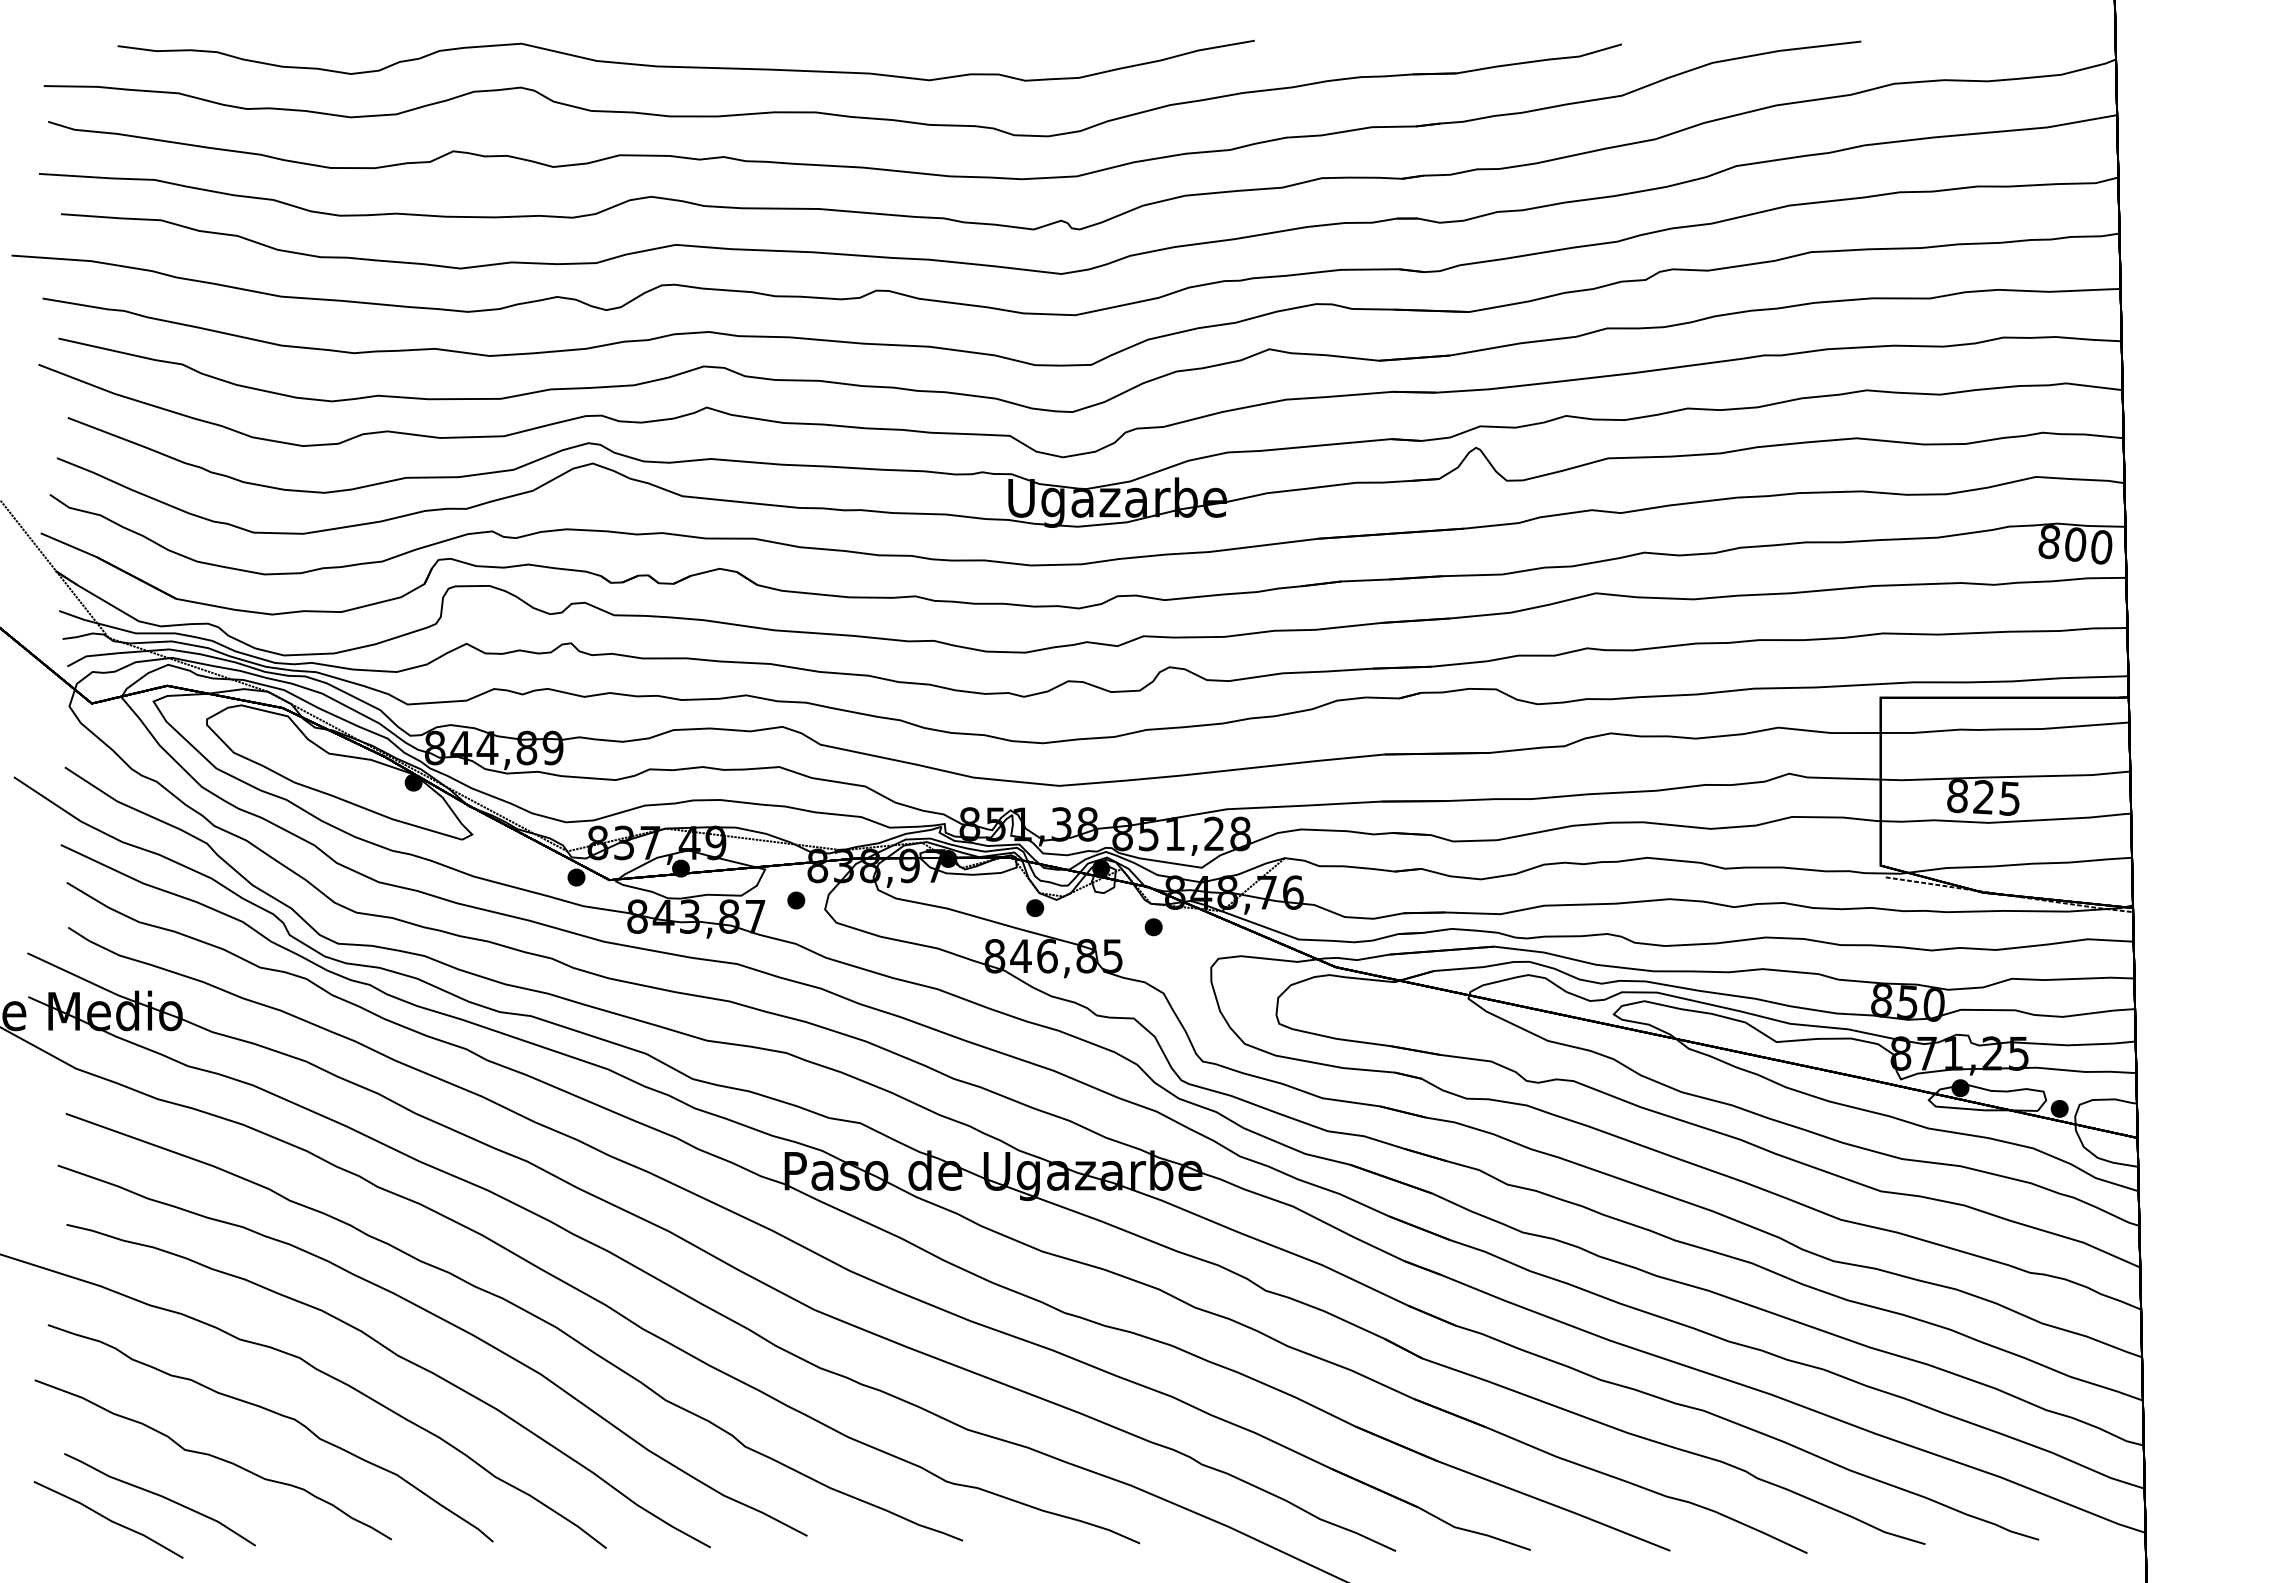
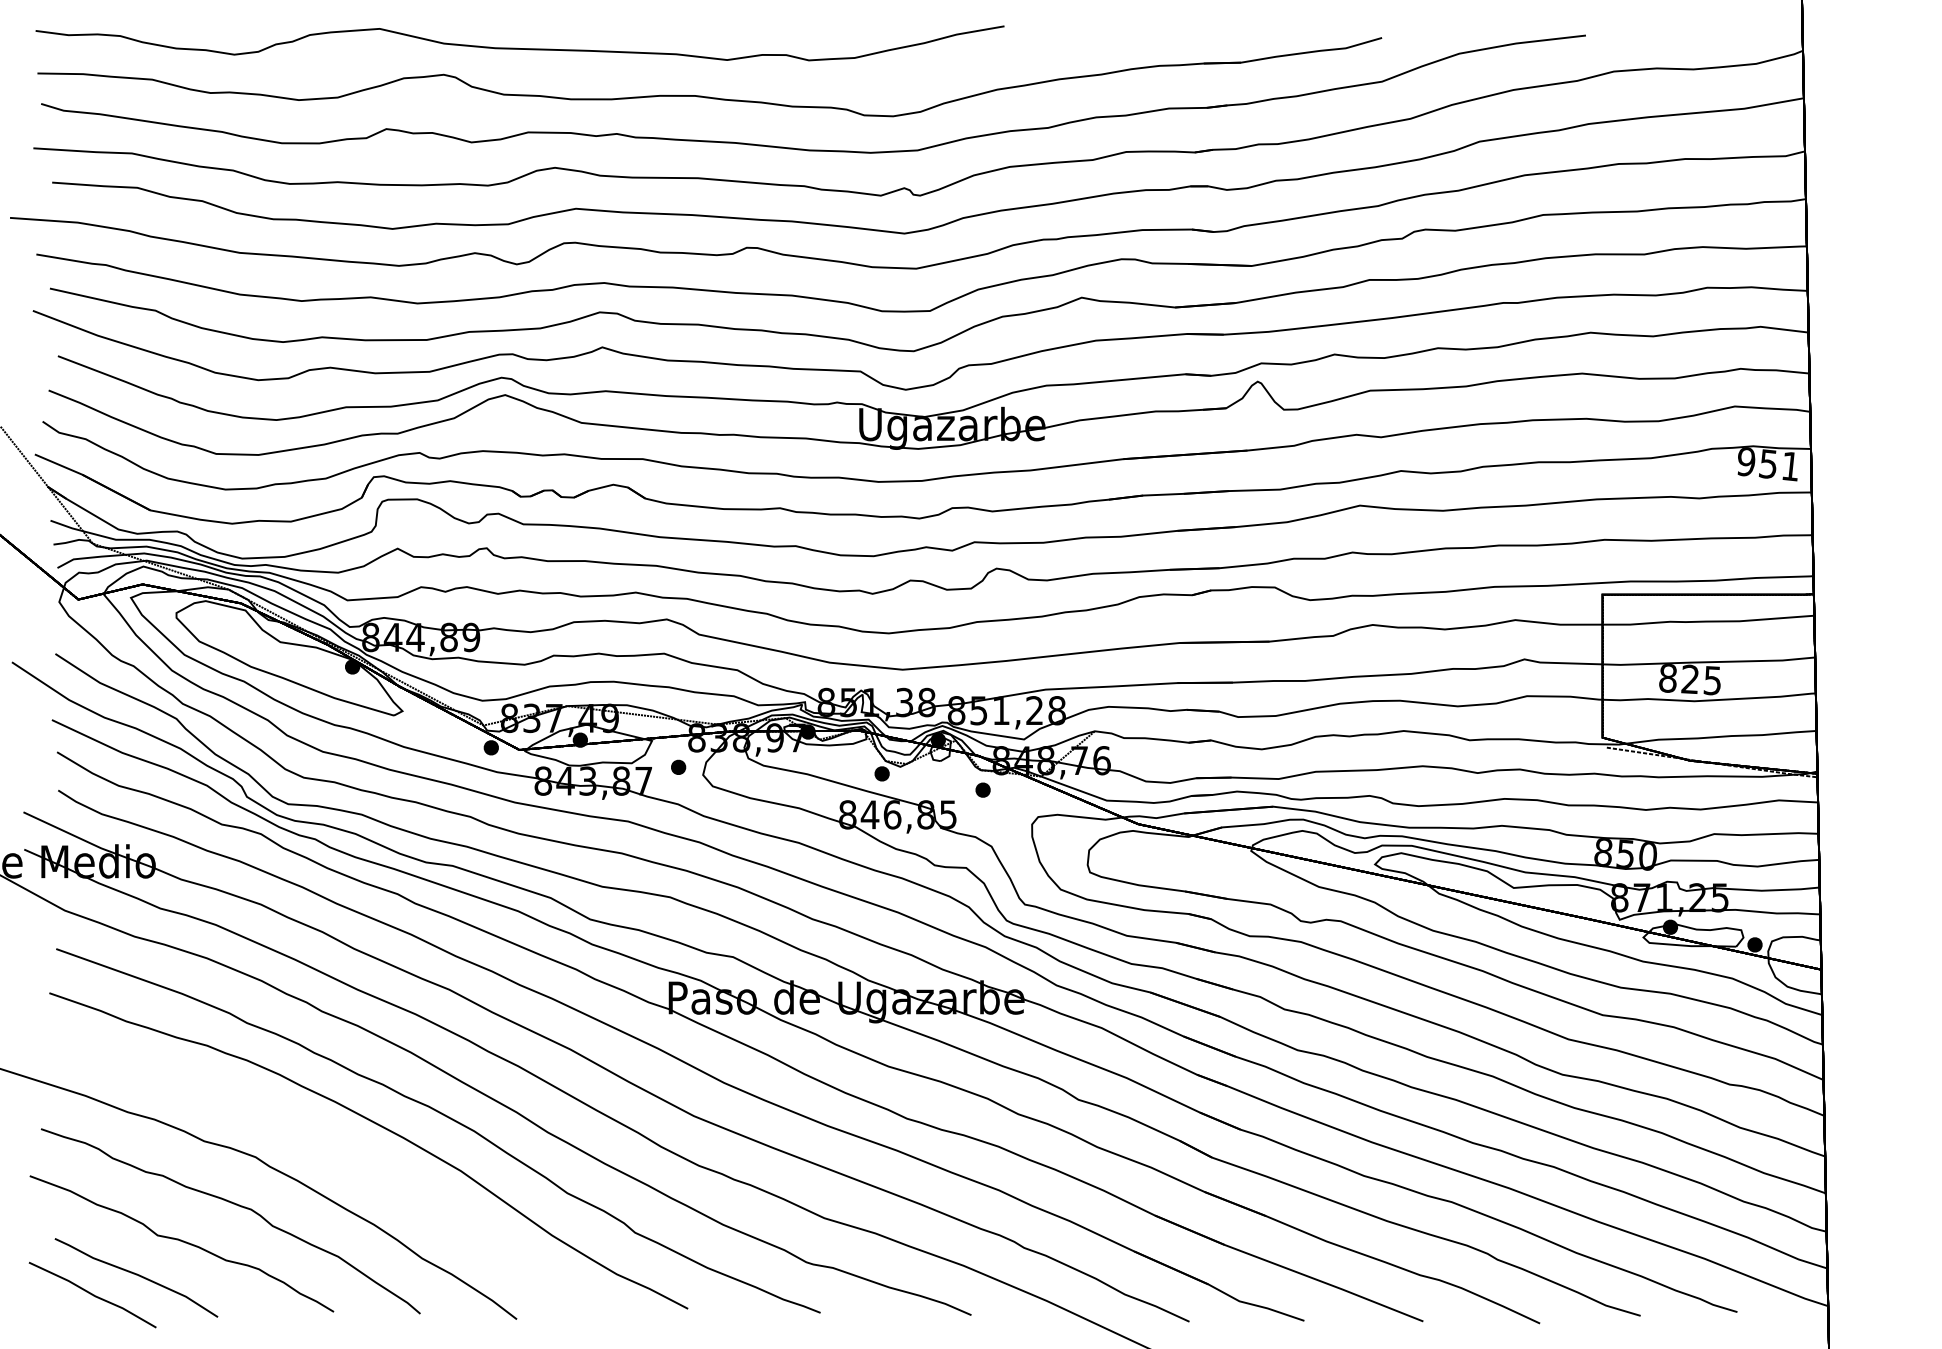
part: (685, 60) -> (519, 43), moved
text: (2075, 544) -> (1768, 464), 800 -> 951
part: (401, 1358) -> (342, 1157), removed

